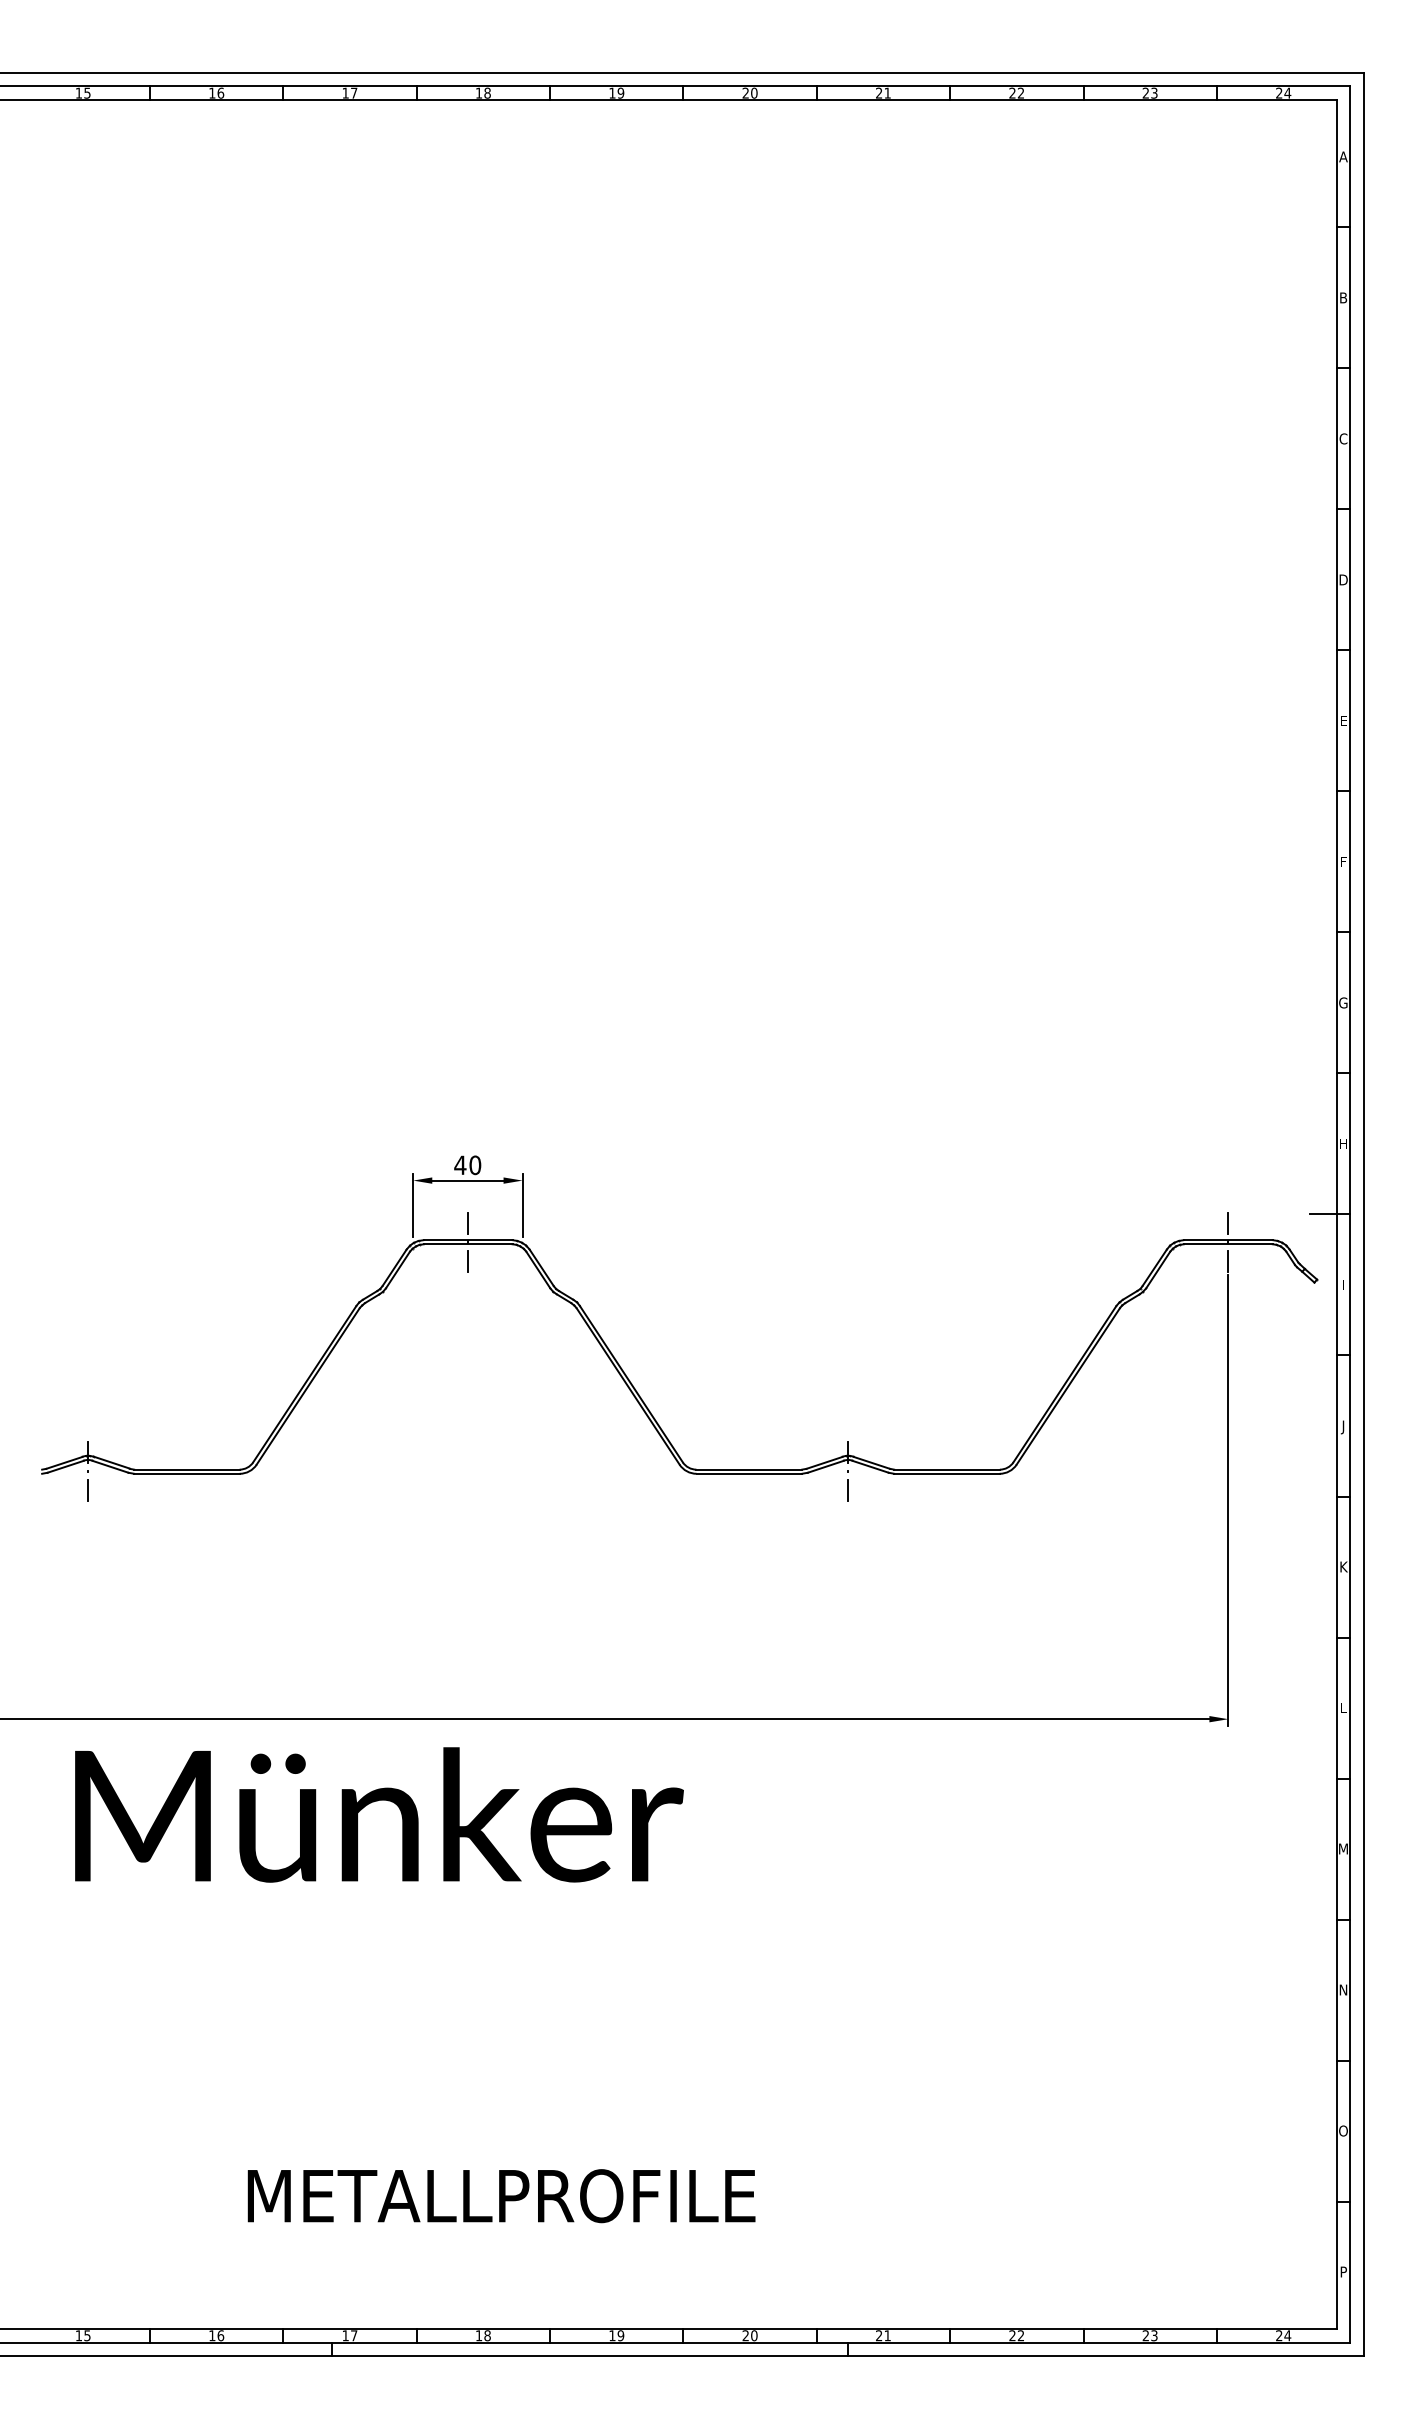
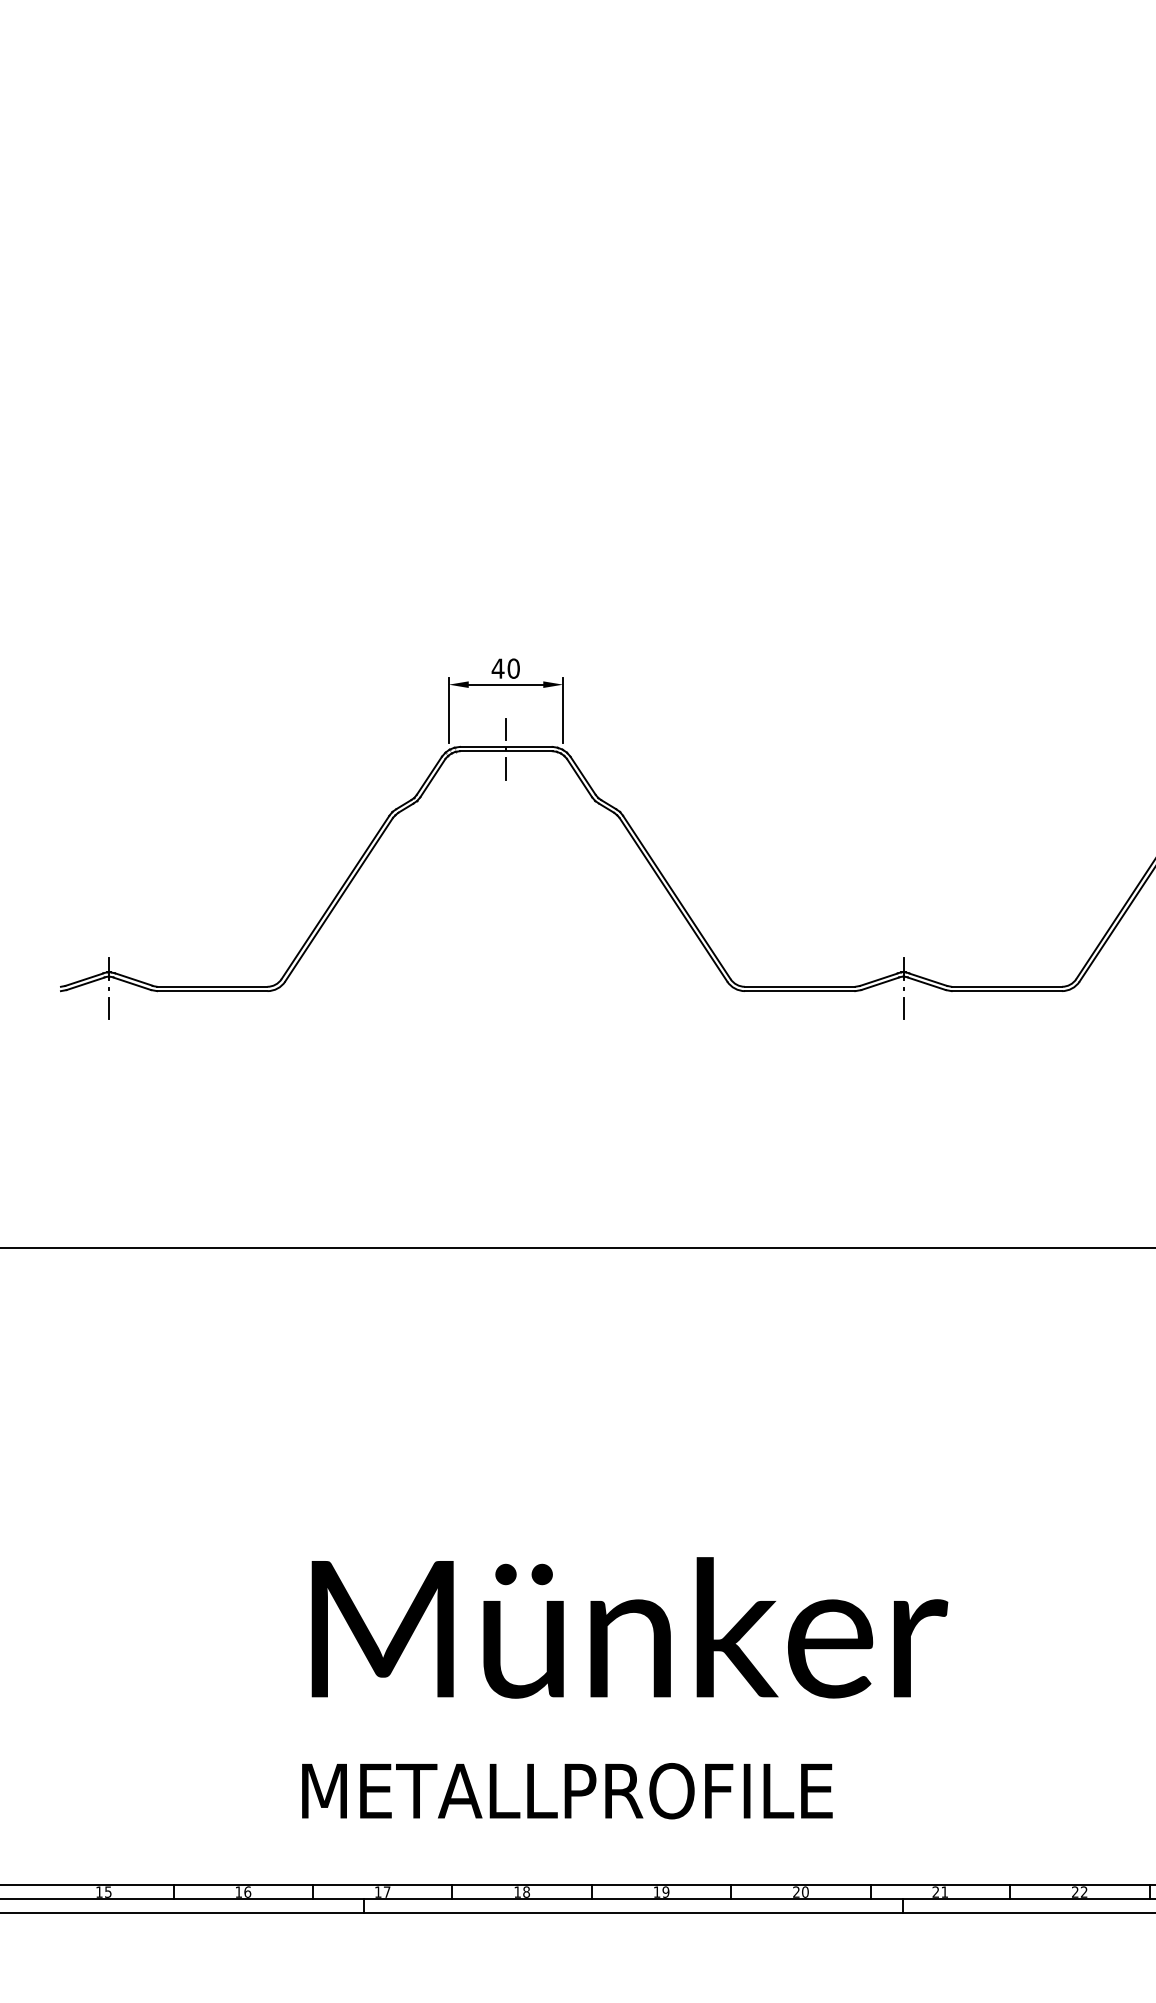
text: (379, 1814) -> (629, 1627), moved
text: (501, 2196) -> (567, 1791), moved

